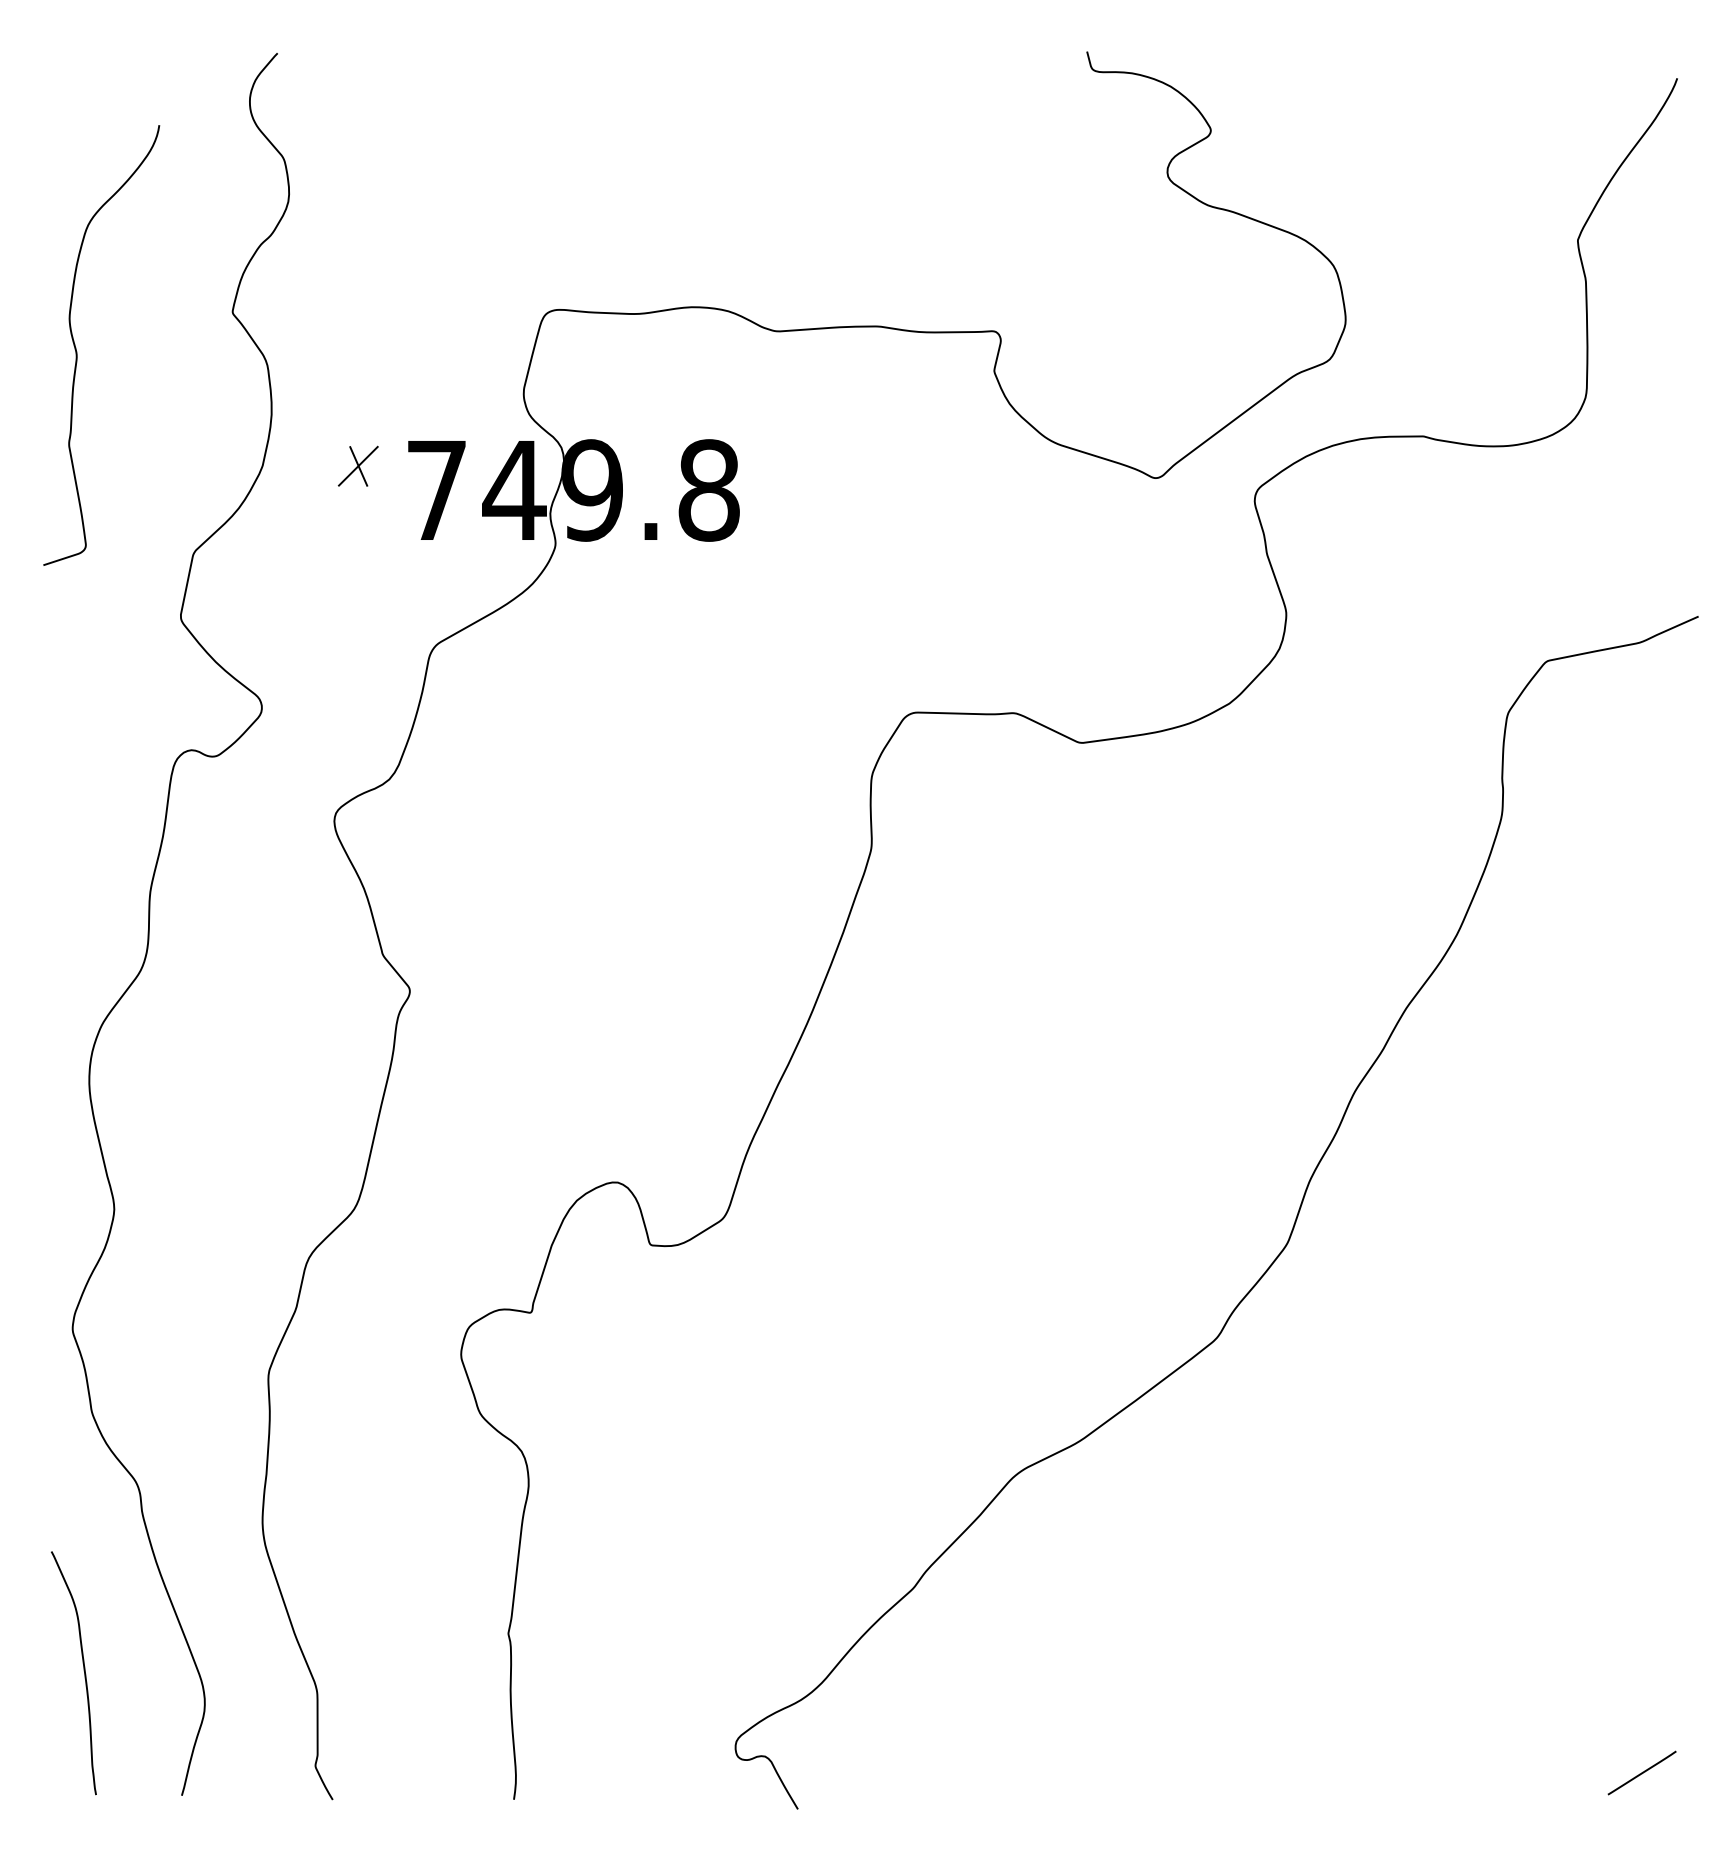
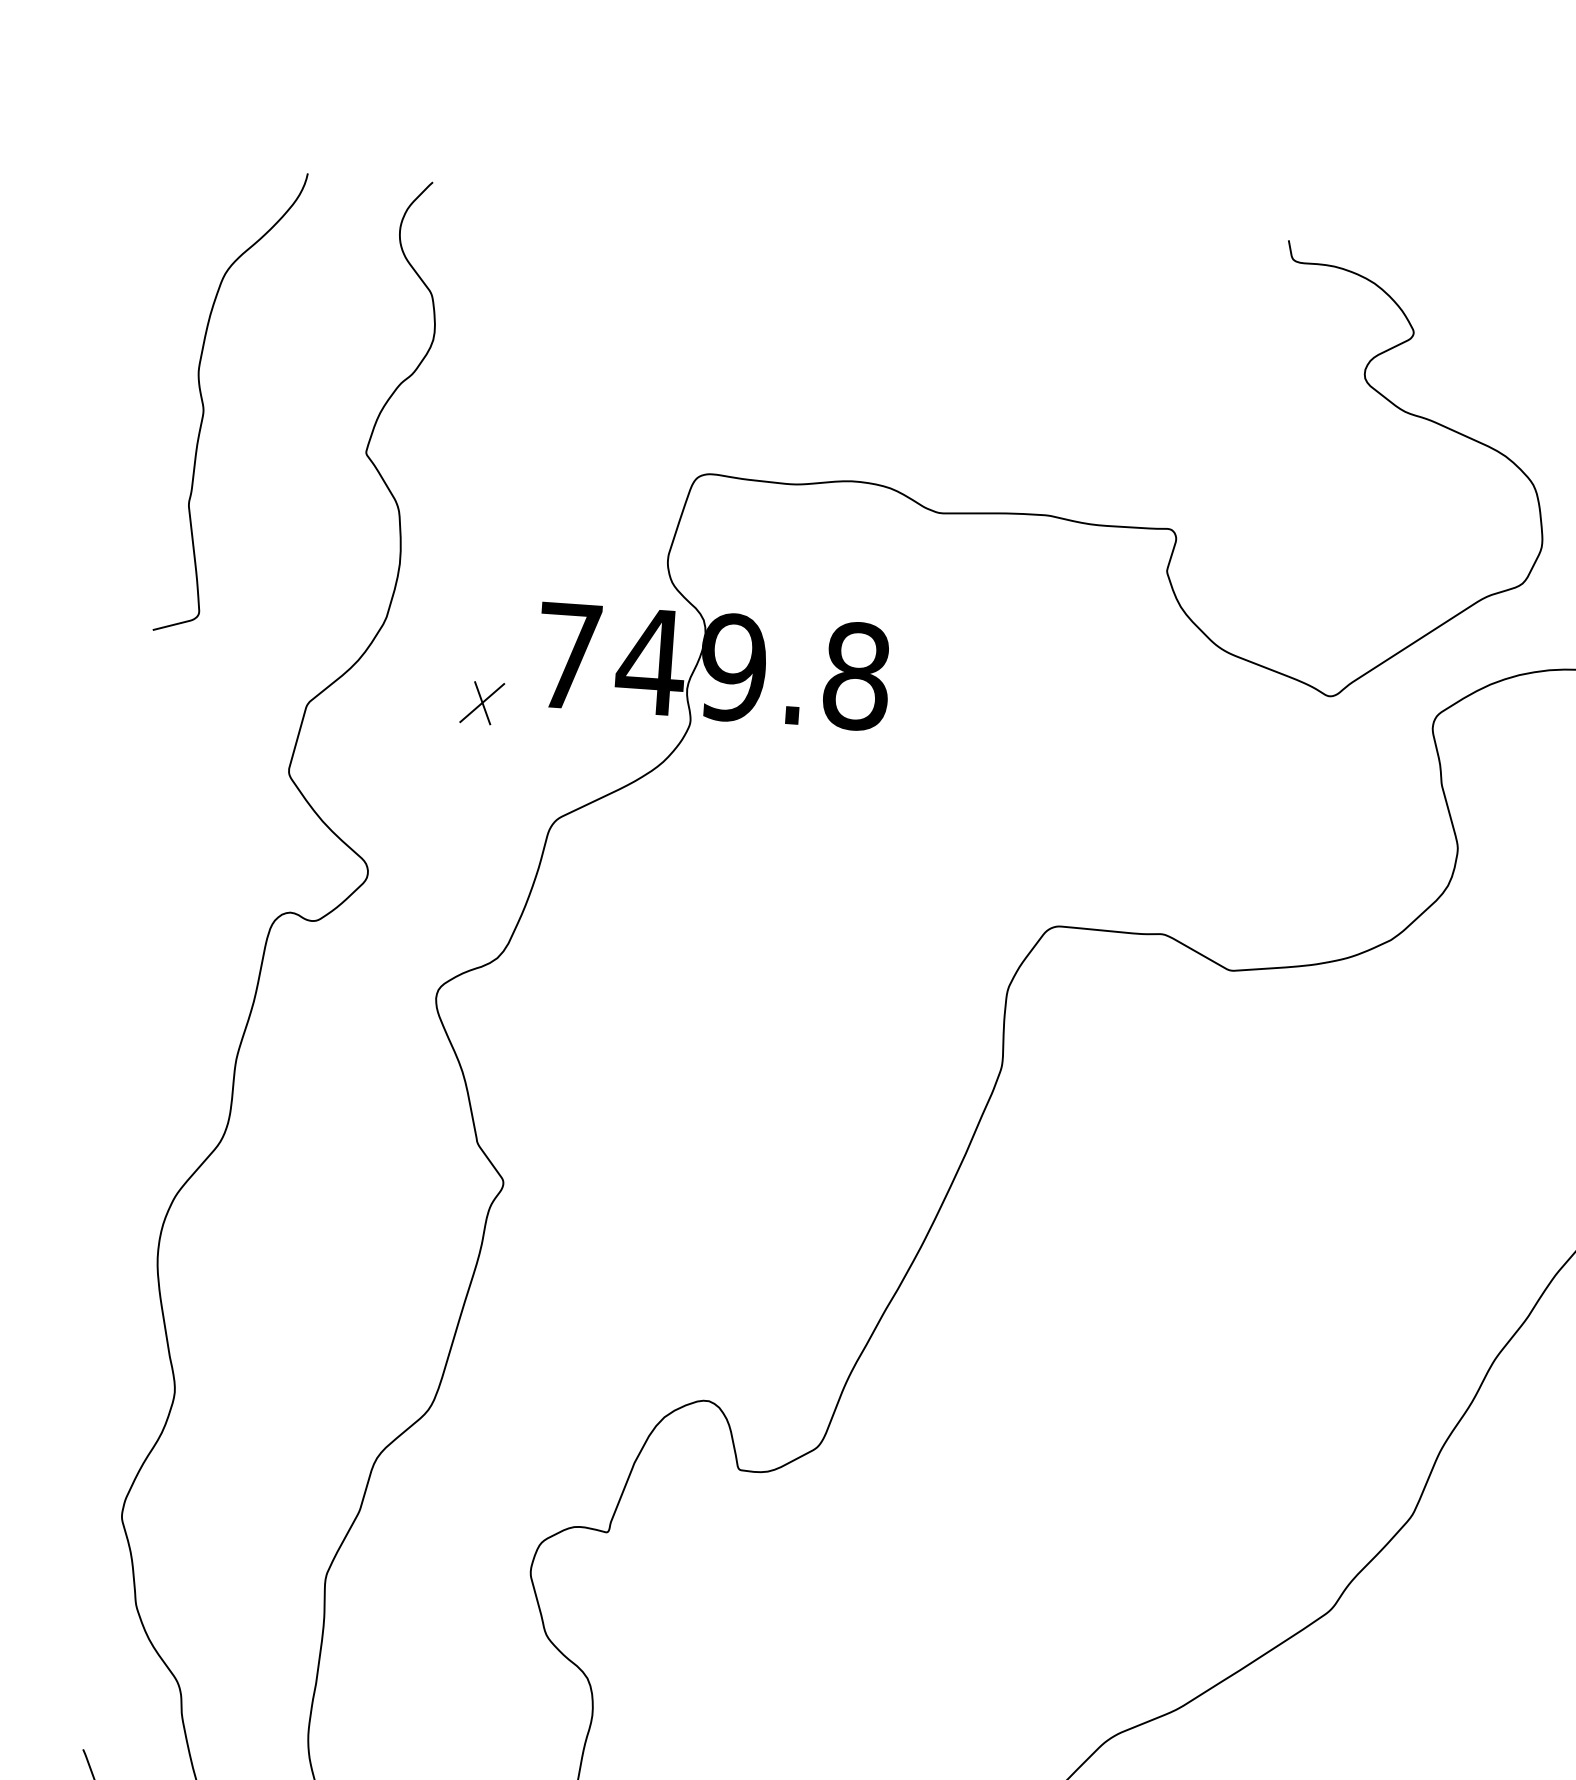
curve: (77, 351) -> (204, 406), moved
part: (357, 465) -> (481, 702), moved

